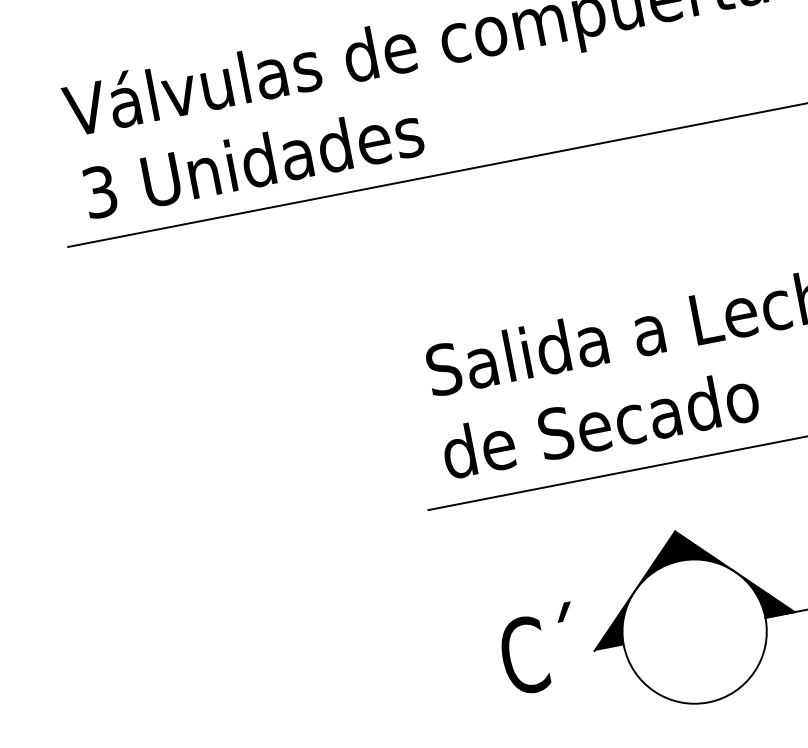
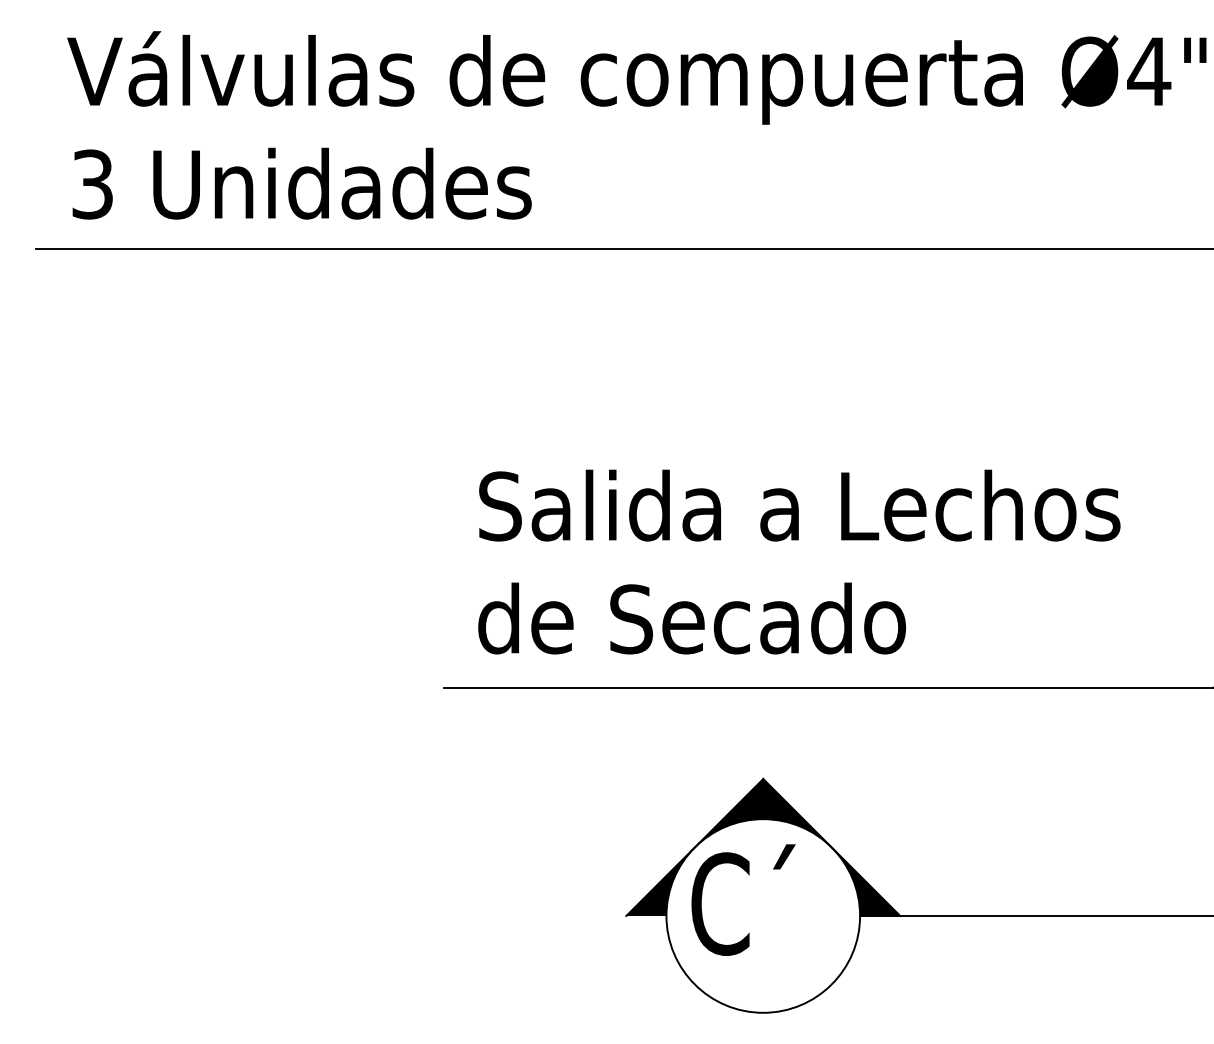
text: (540, 649) -> (743, 899), moved

